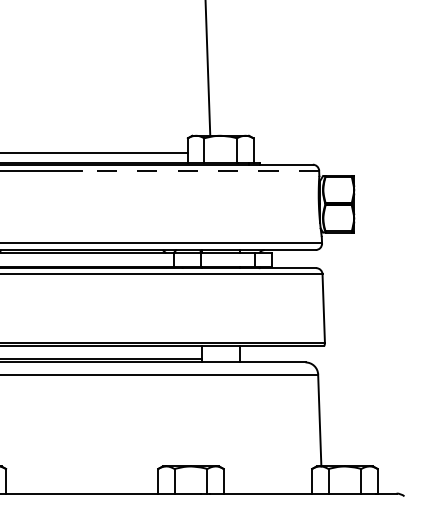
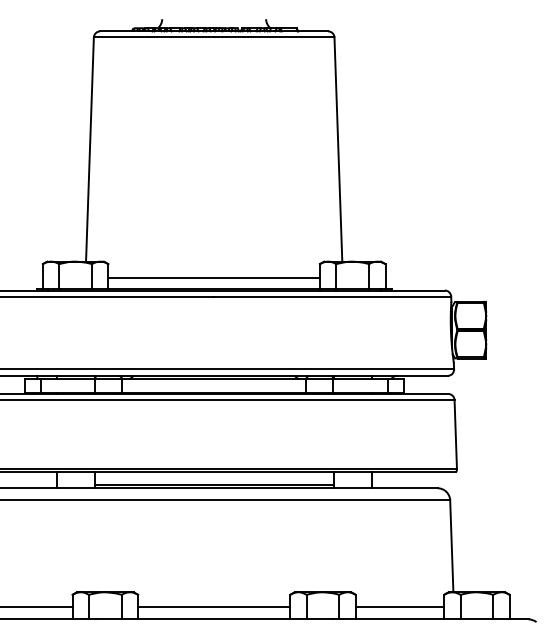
line: (200, 170) -> (332, 296), dashed -> solid
line: (82, 481) -> (214, 607), added
line: (267, 481) -> (399, 607), added

